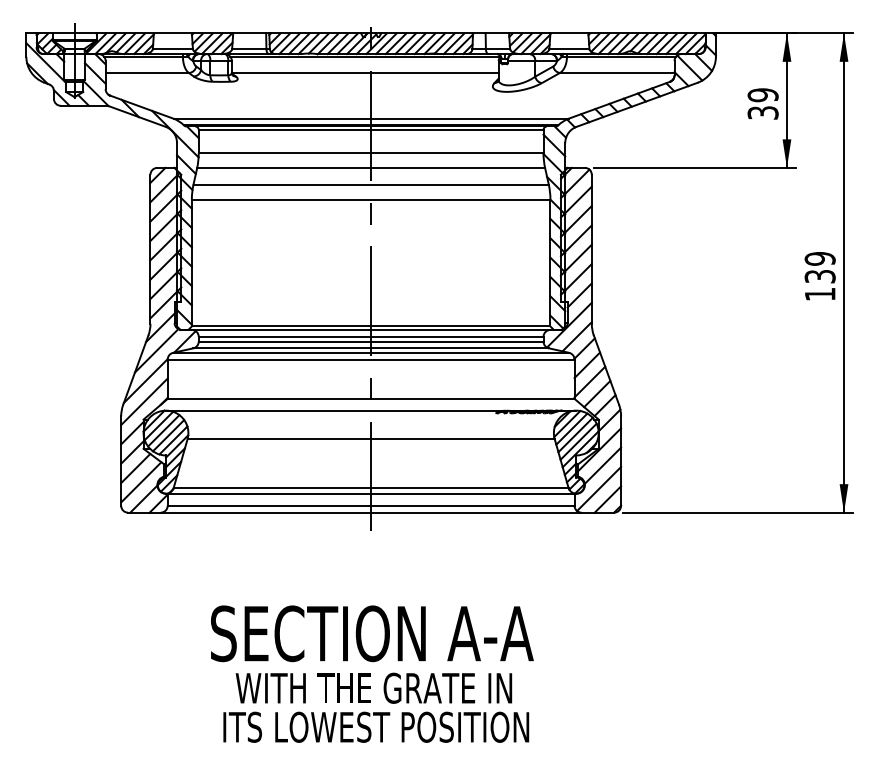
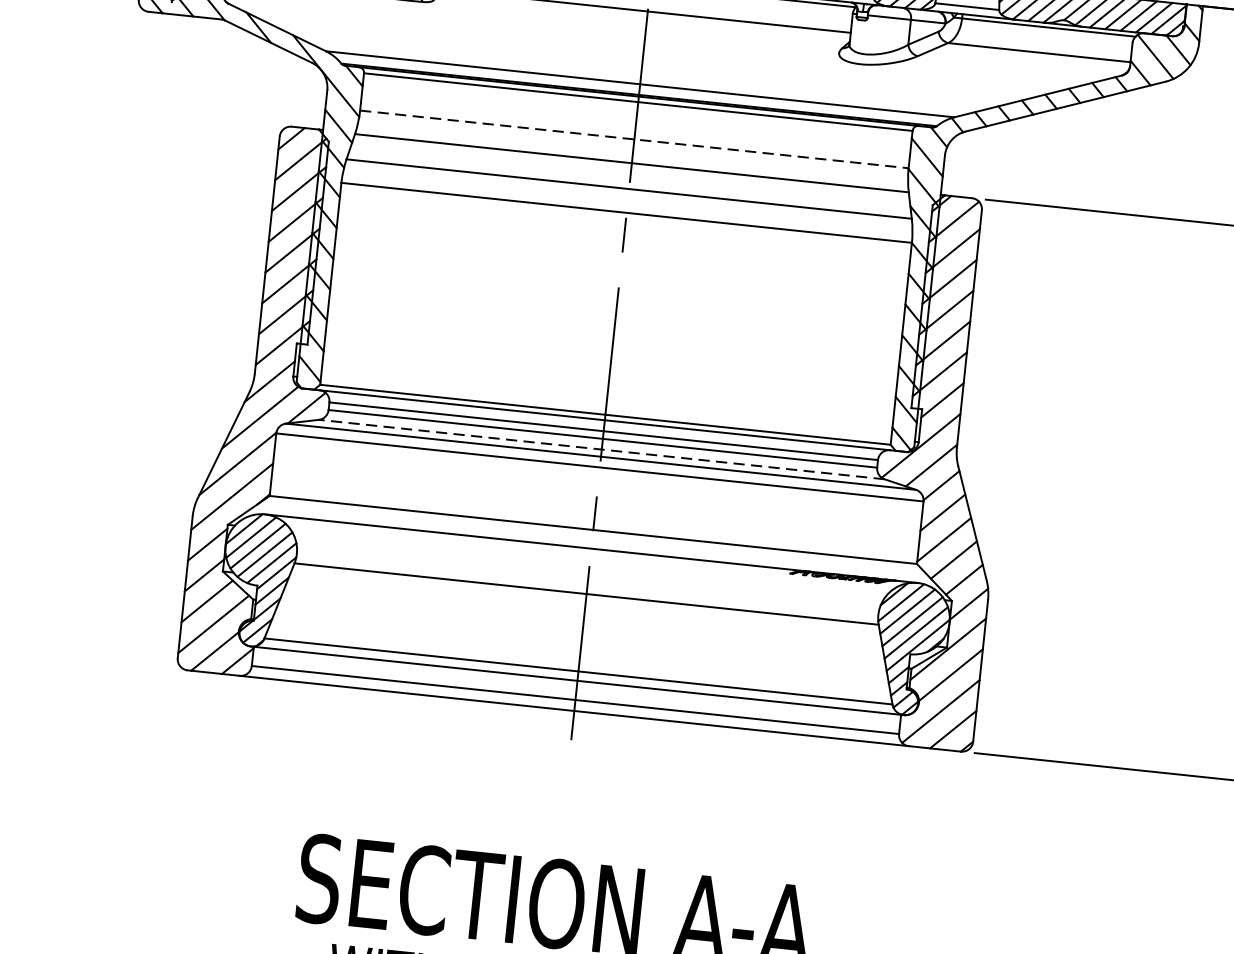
line: (371, 153) -> (634, 139), solid -> dashed
line: (371, 348) -> (602, 449), solid -> dashed

